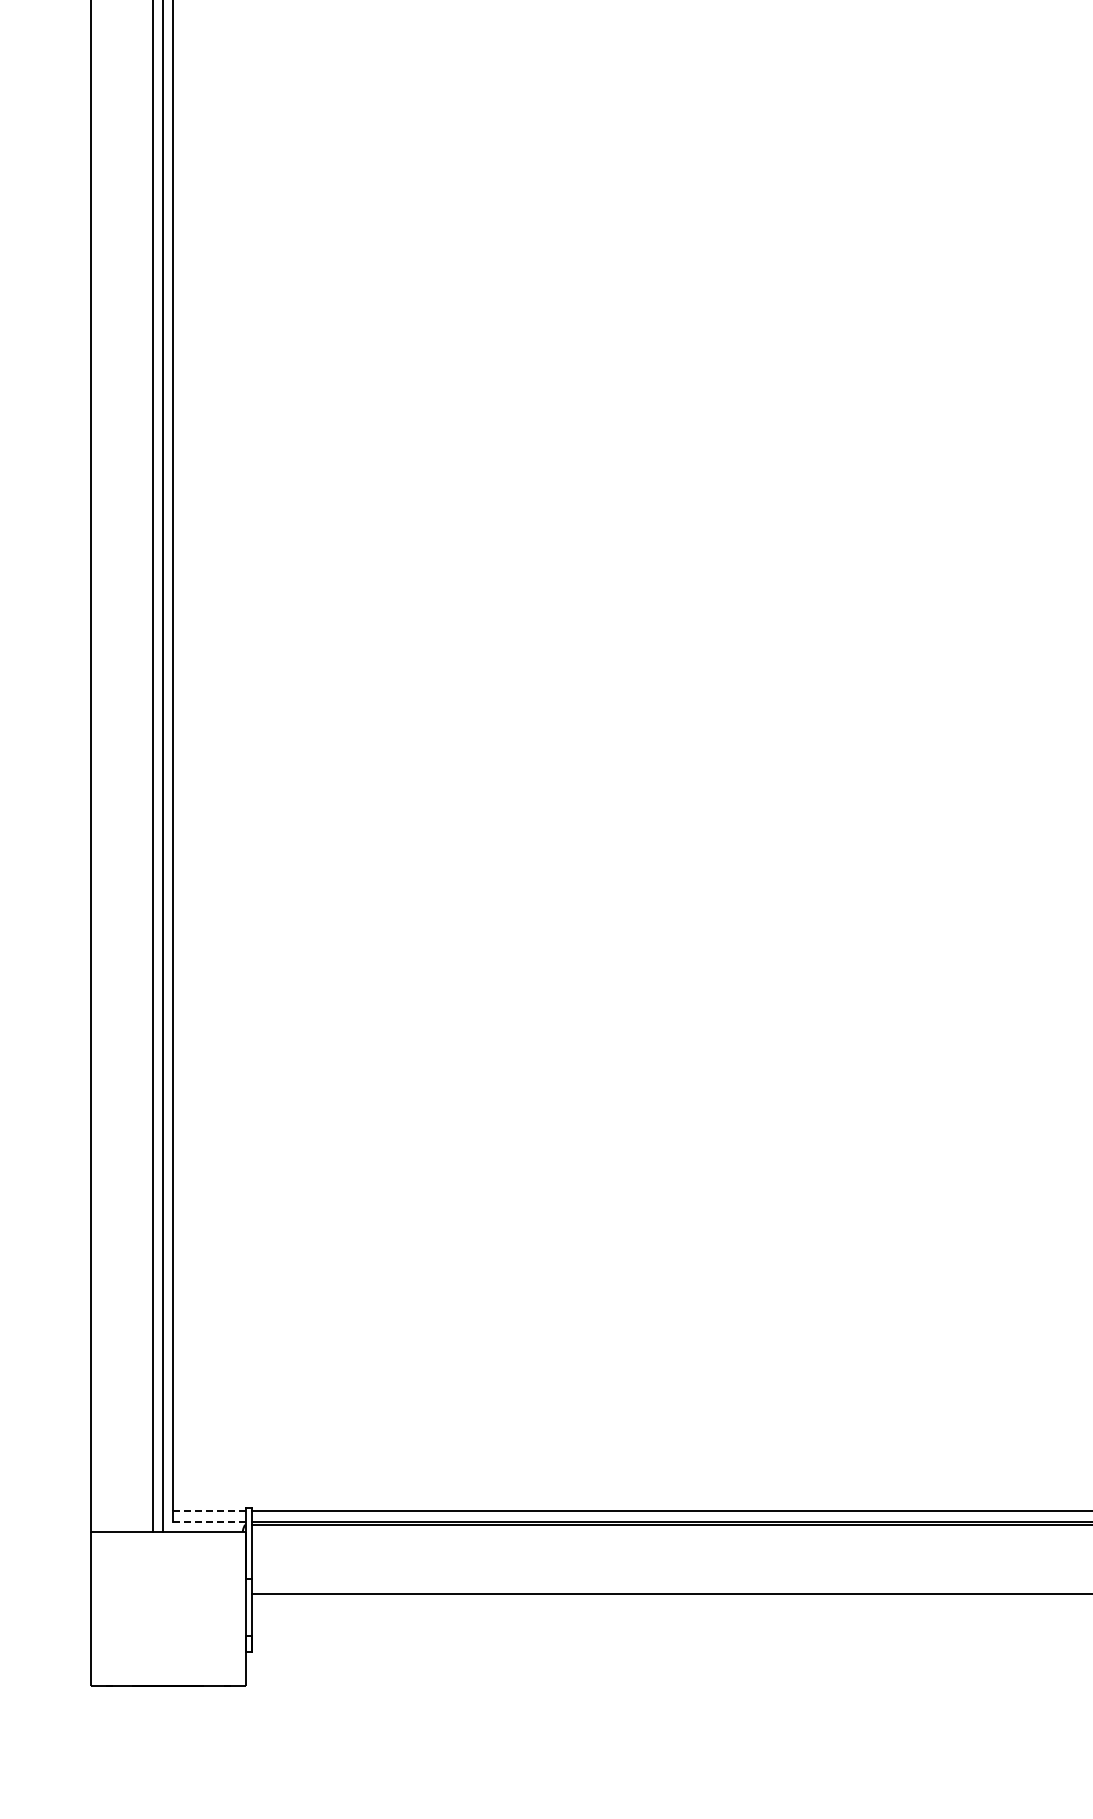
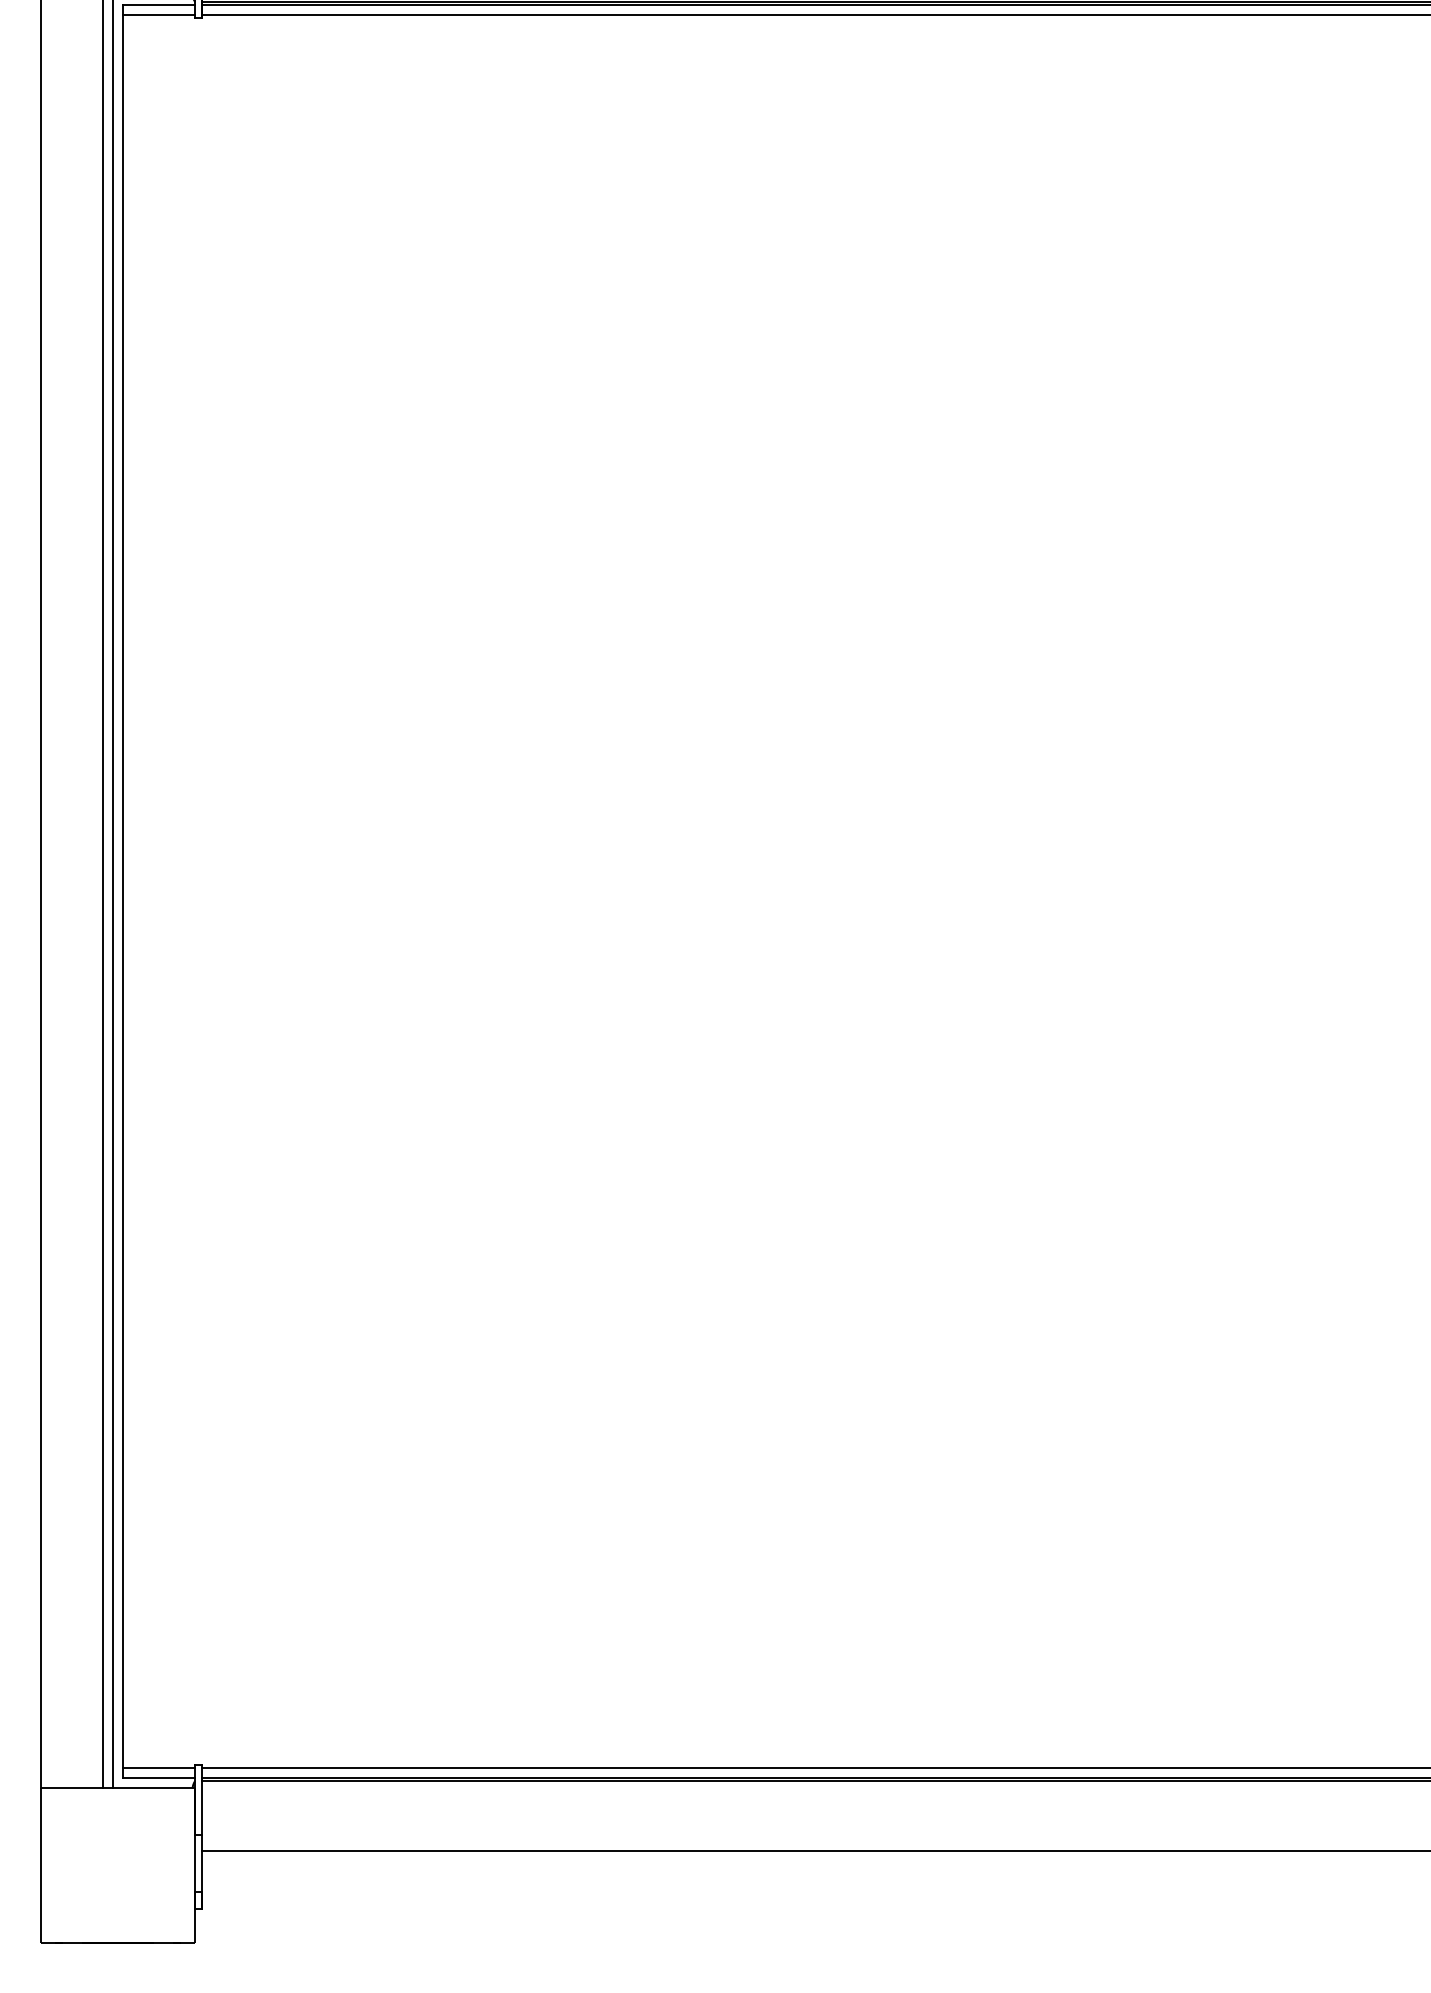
line: (209, 1511) -> (159, 1767), dashed -> solid
line: (209, 1521) -> (159, 1777), dashed -> solid

